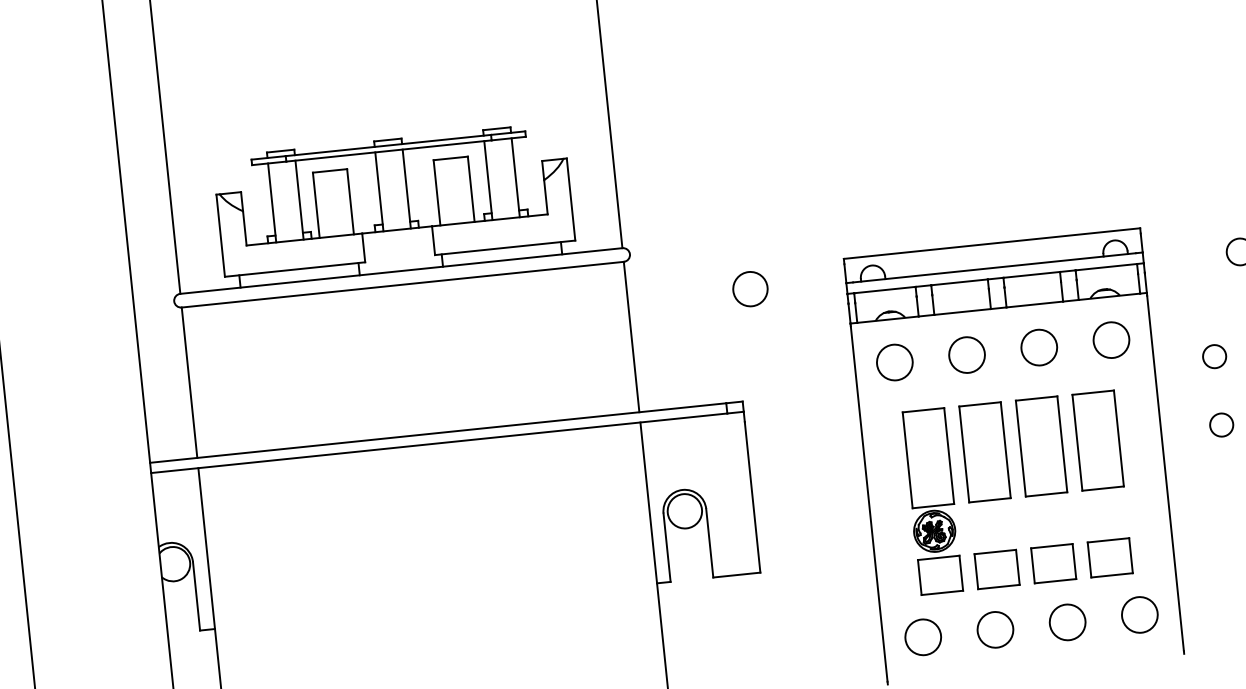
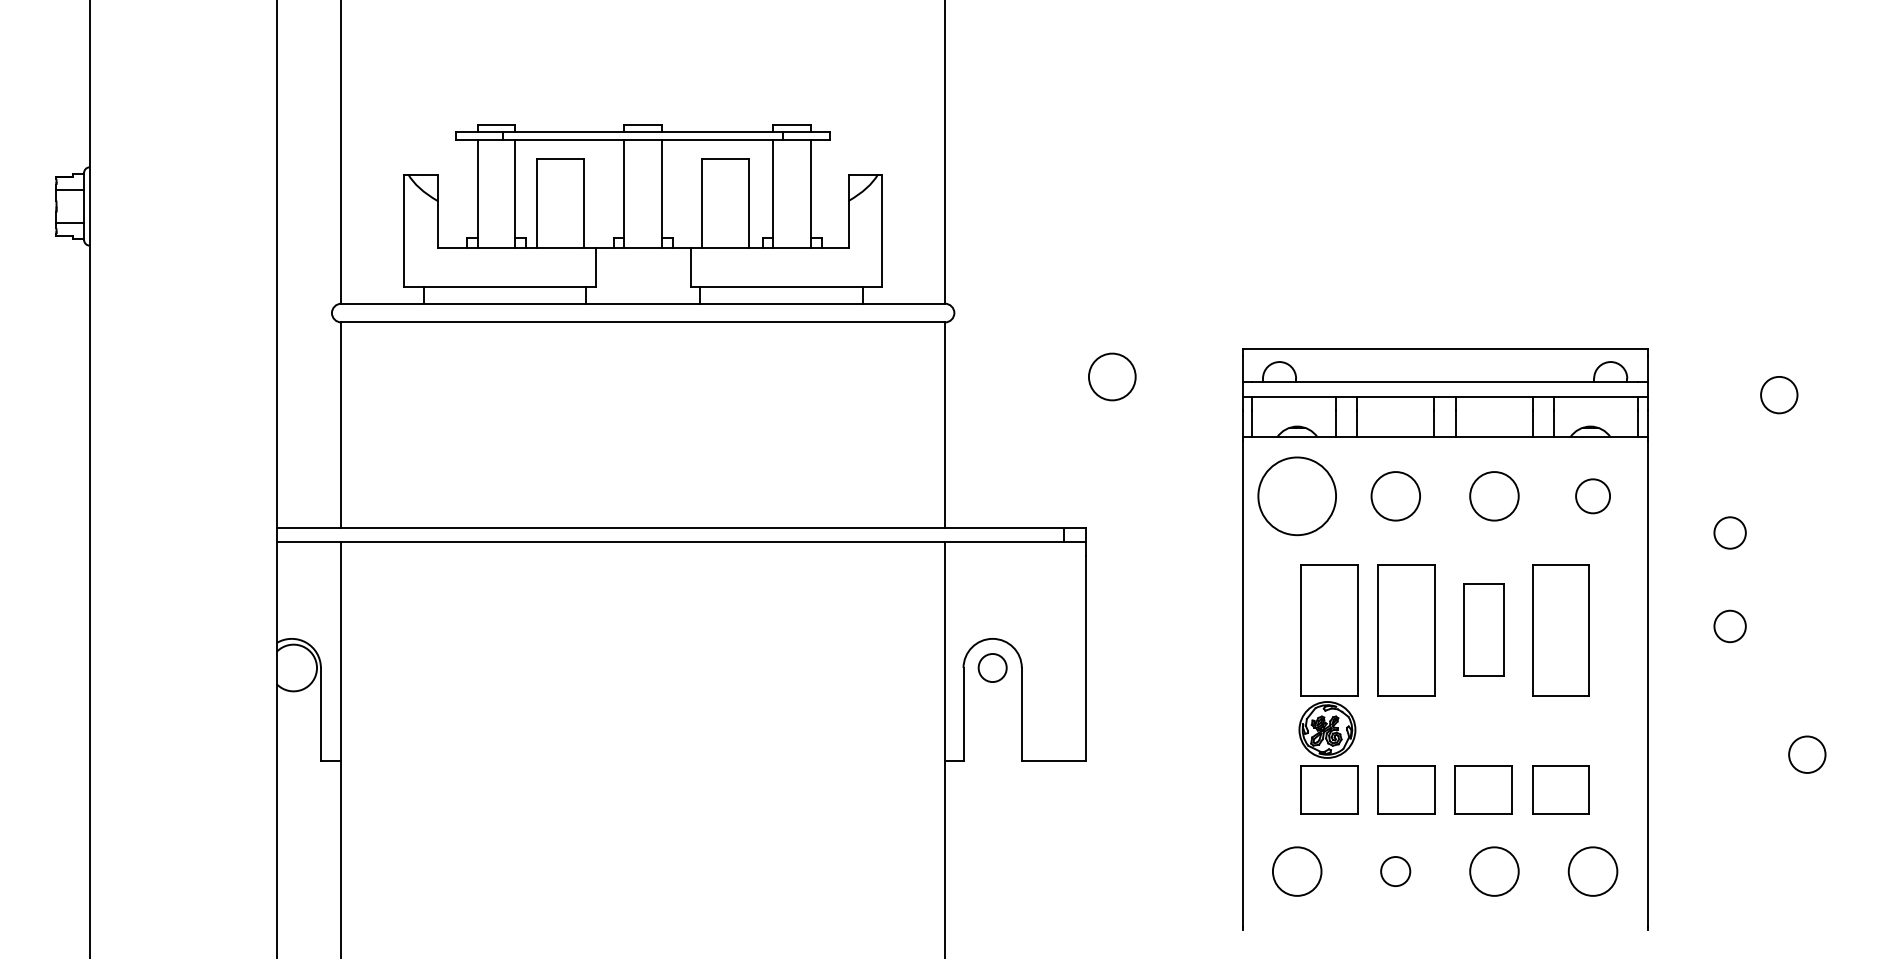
circle: (1111, 340) -> (1592, 496), size x0.7
circle: (894, 362) -> (1296, 496), size x1.6
part: (1041, 446) -> (1483, 630), size x0.7
circle: (684, 510) -> (992, 667), size x0.6
circle: (995, 629) -> (1395, 871), size x0.6

